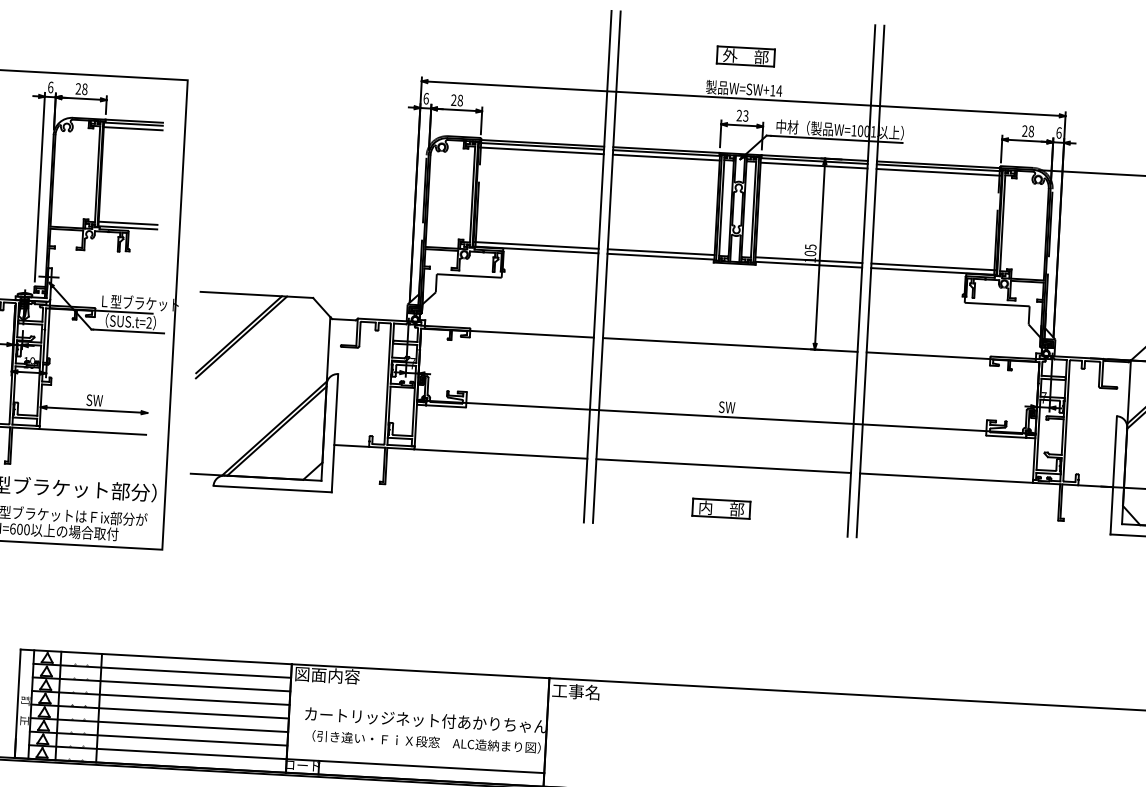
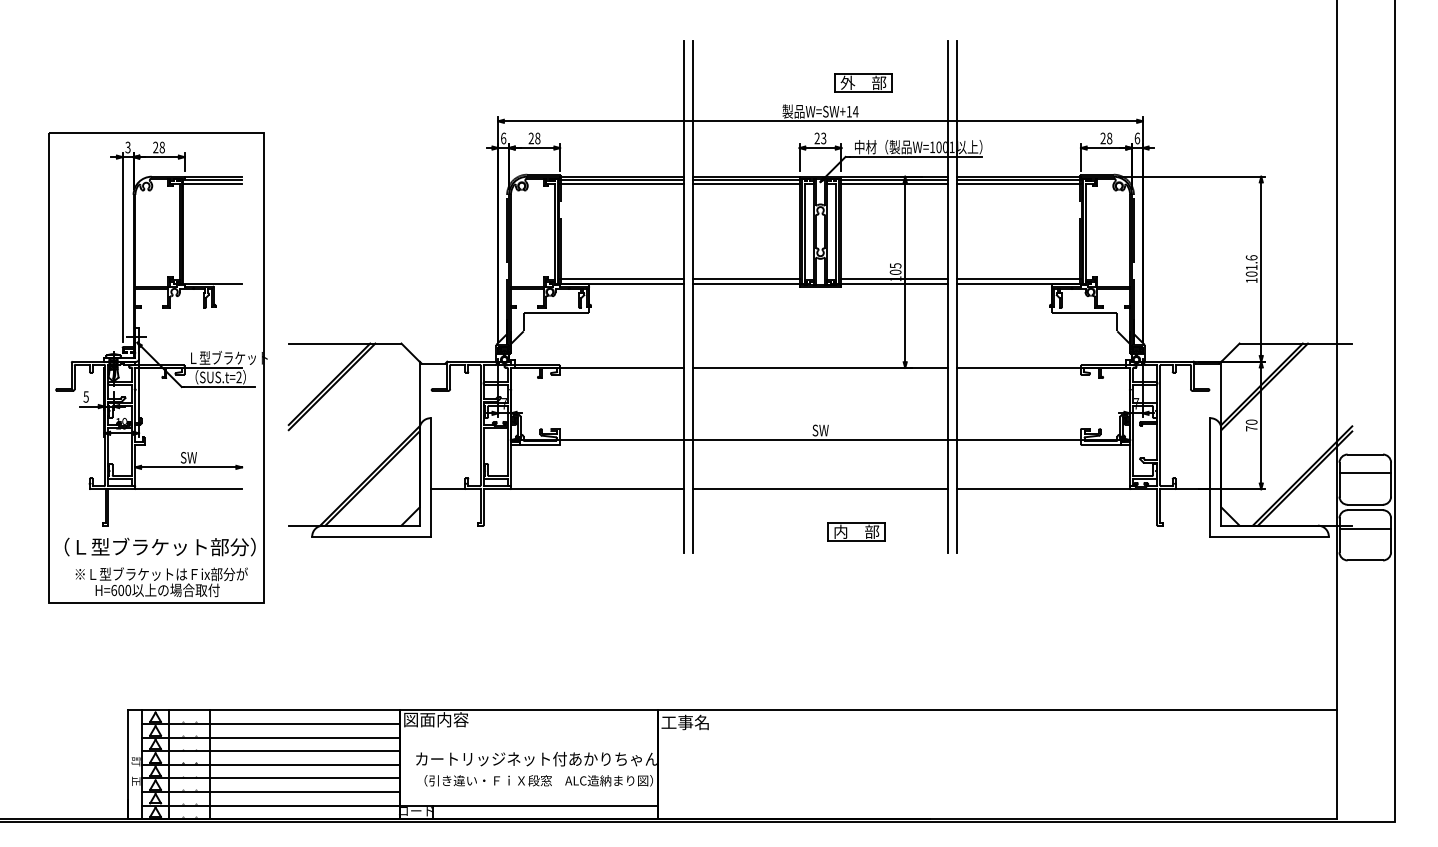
part: (745, 55) -> (863, 82), moved
text: (50, 87) -> (127, 147), 6 -> 3
line: (127, 223) -> (212, 279), removed
part: (721, 508) -> (856, 531), moved

